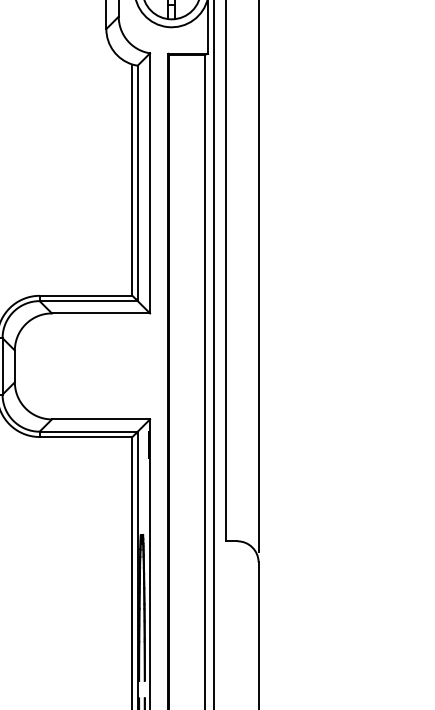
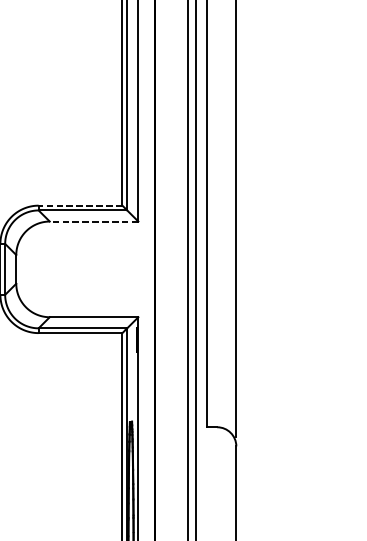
line: (85, 295) -> (80, 205), solid -> dashed
line: (100, 313) -> (93, 221), solid -> dashed

